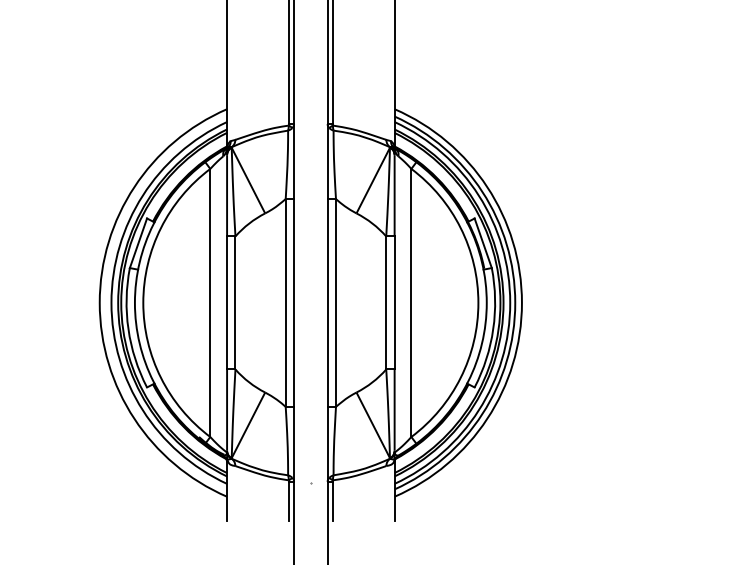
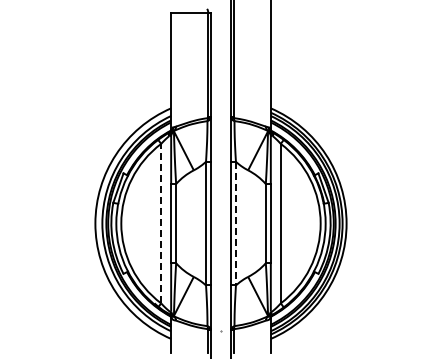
line: (210, 302) -> (161, 223), solid -> dashed
line: (335, 302) -> (235, 223), solid -> dashed

